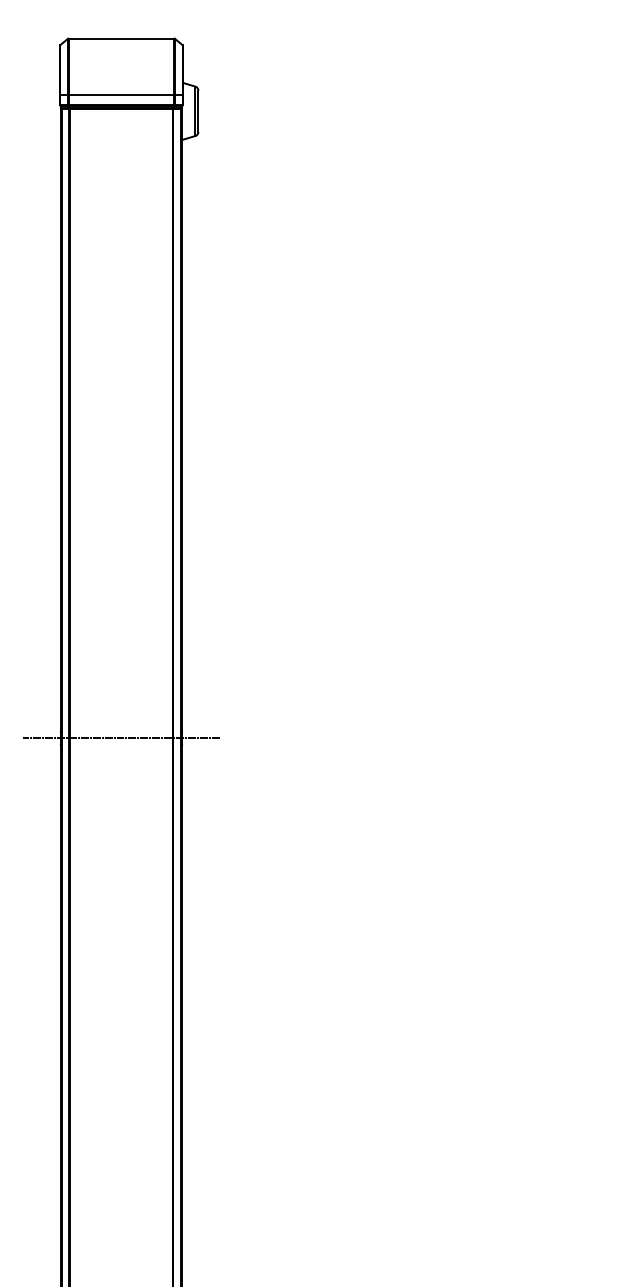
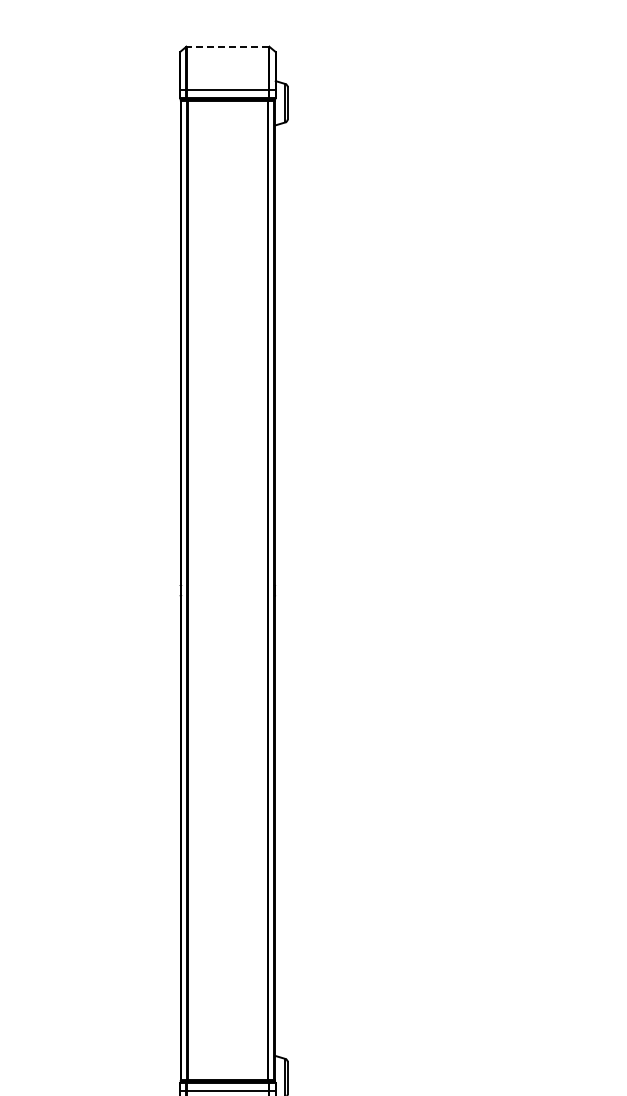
line: (120, 38) -> (227, 46), solid -> dashed
line: (120, 738) -> (227, 590), removed

